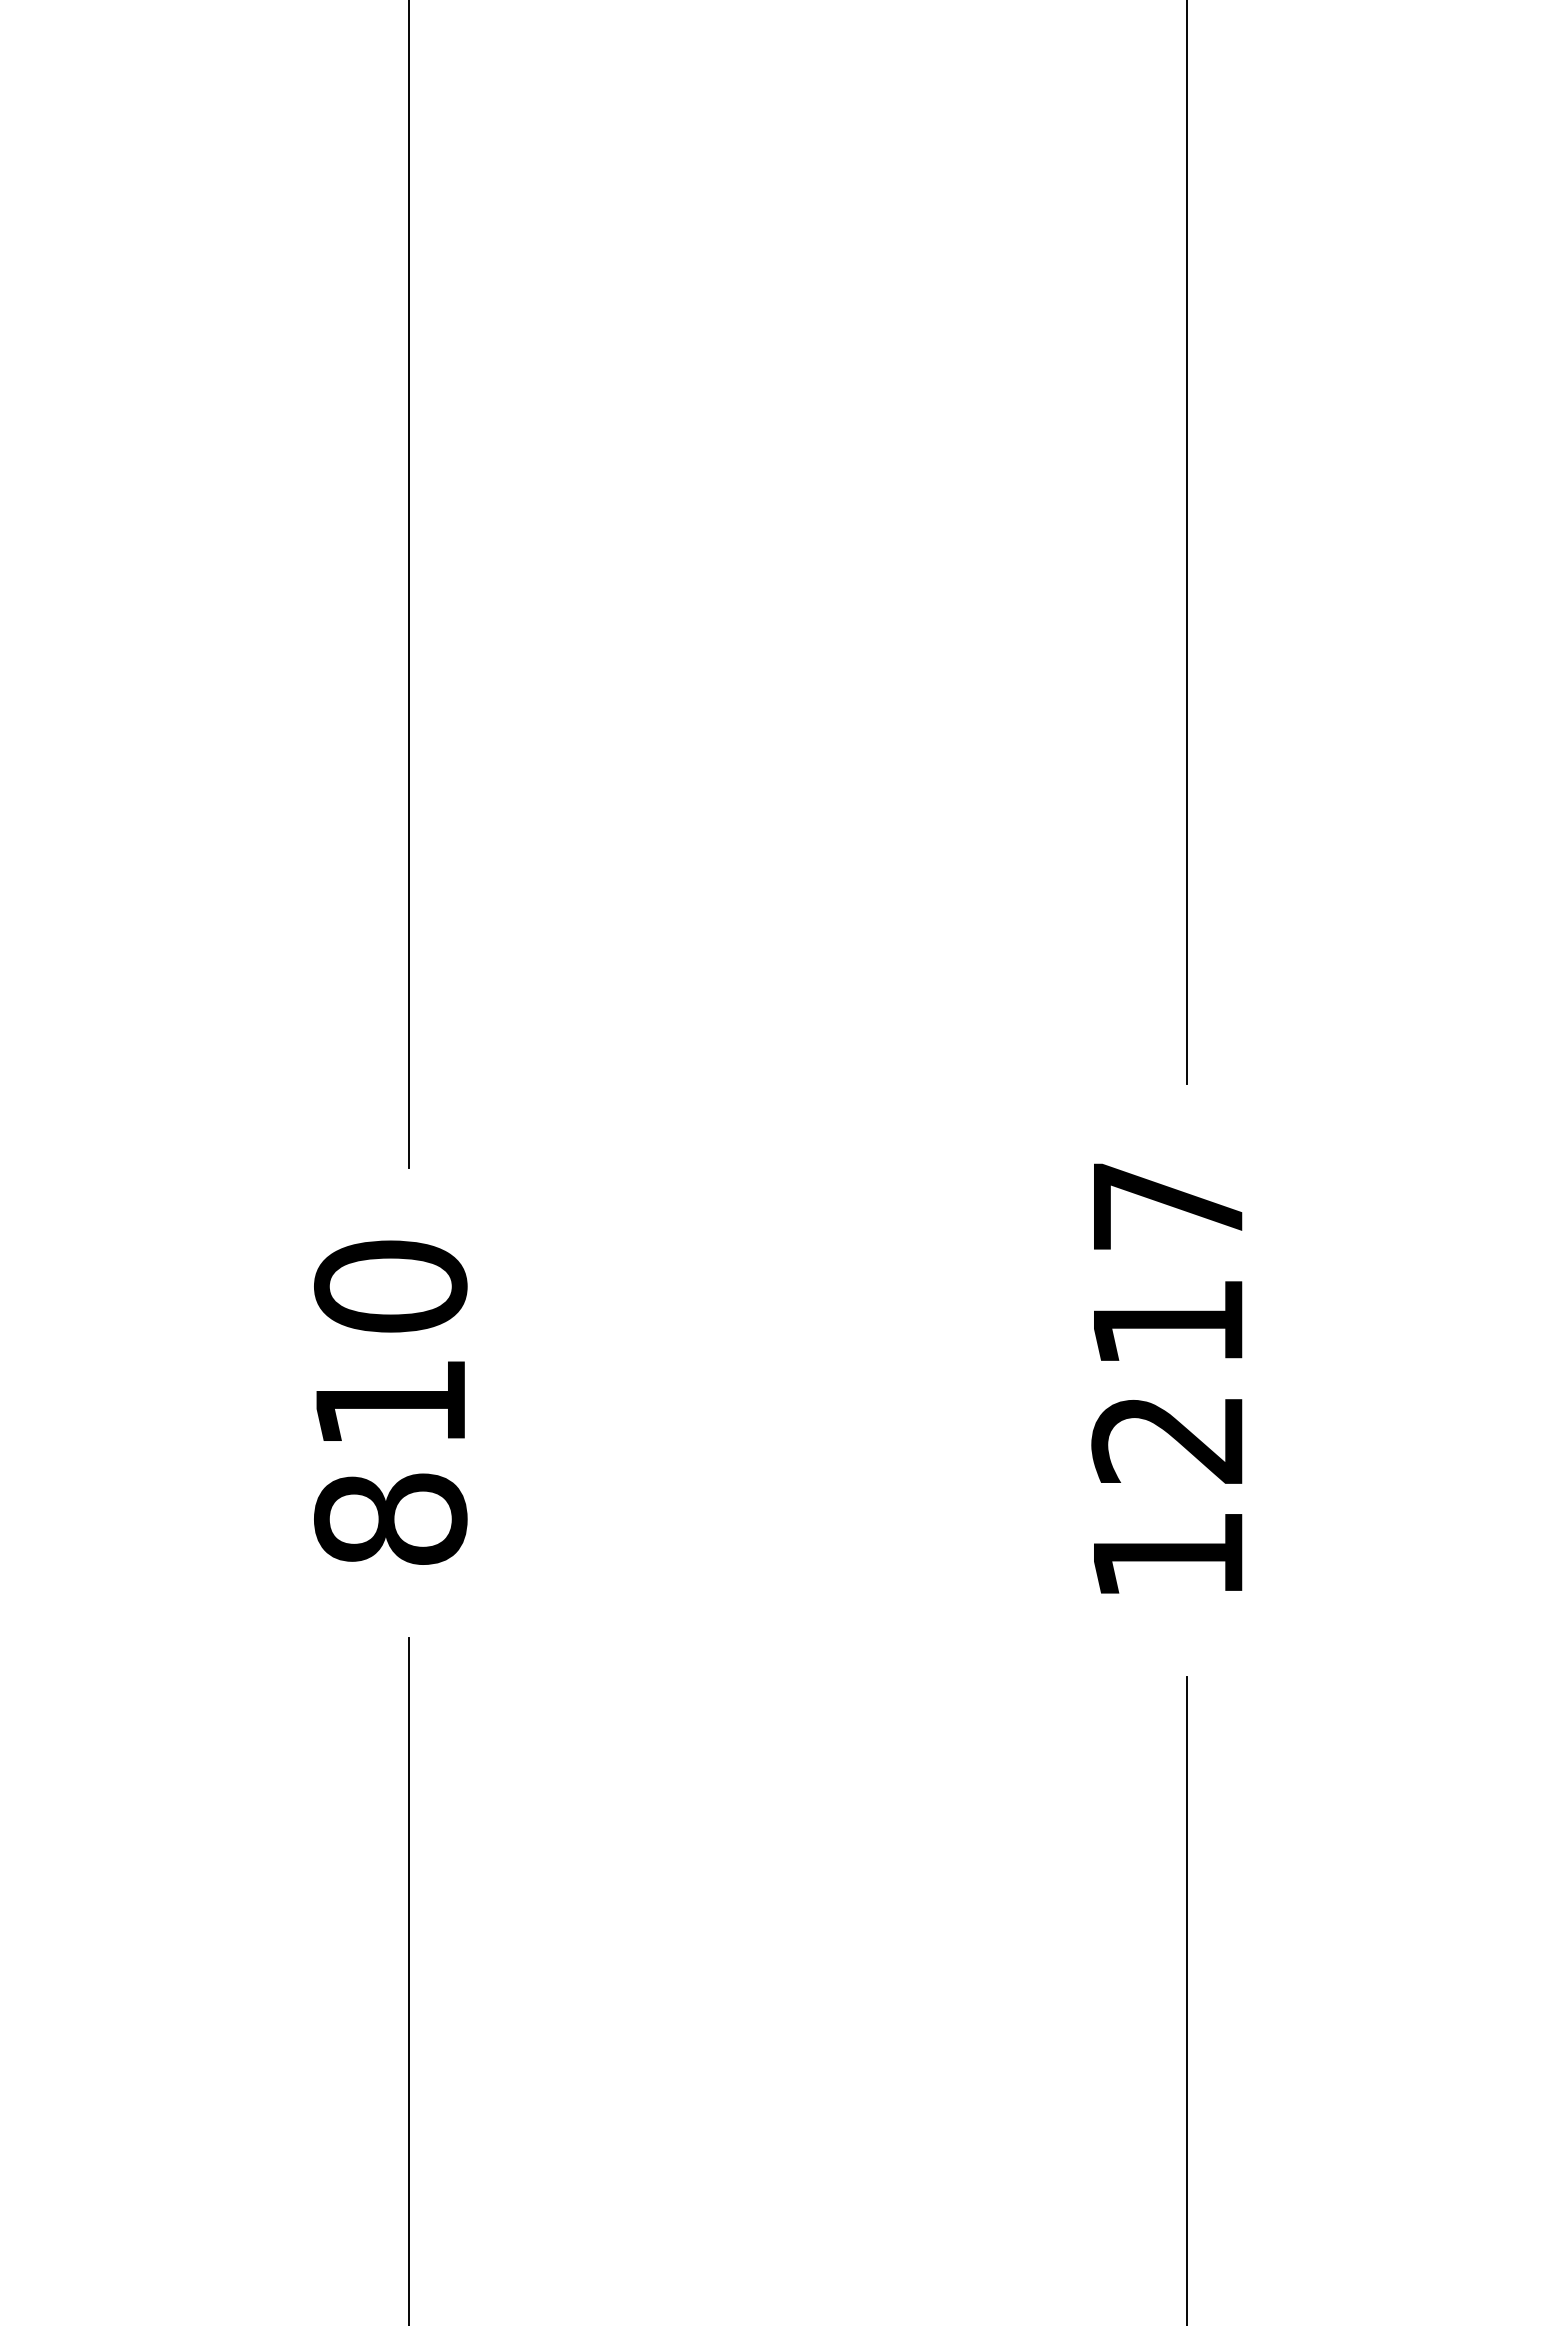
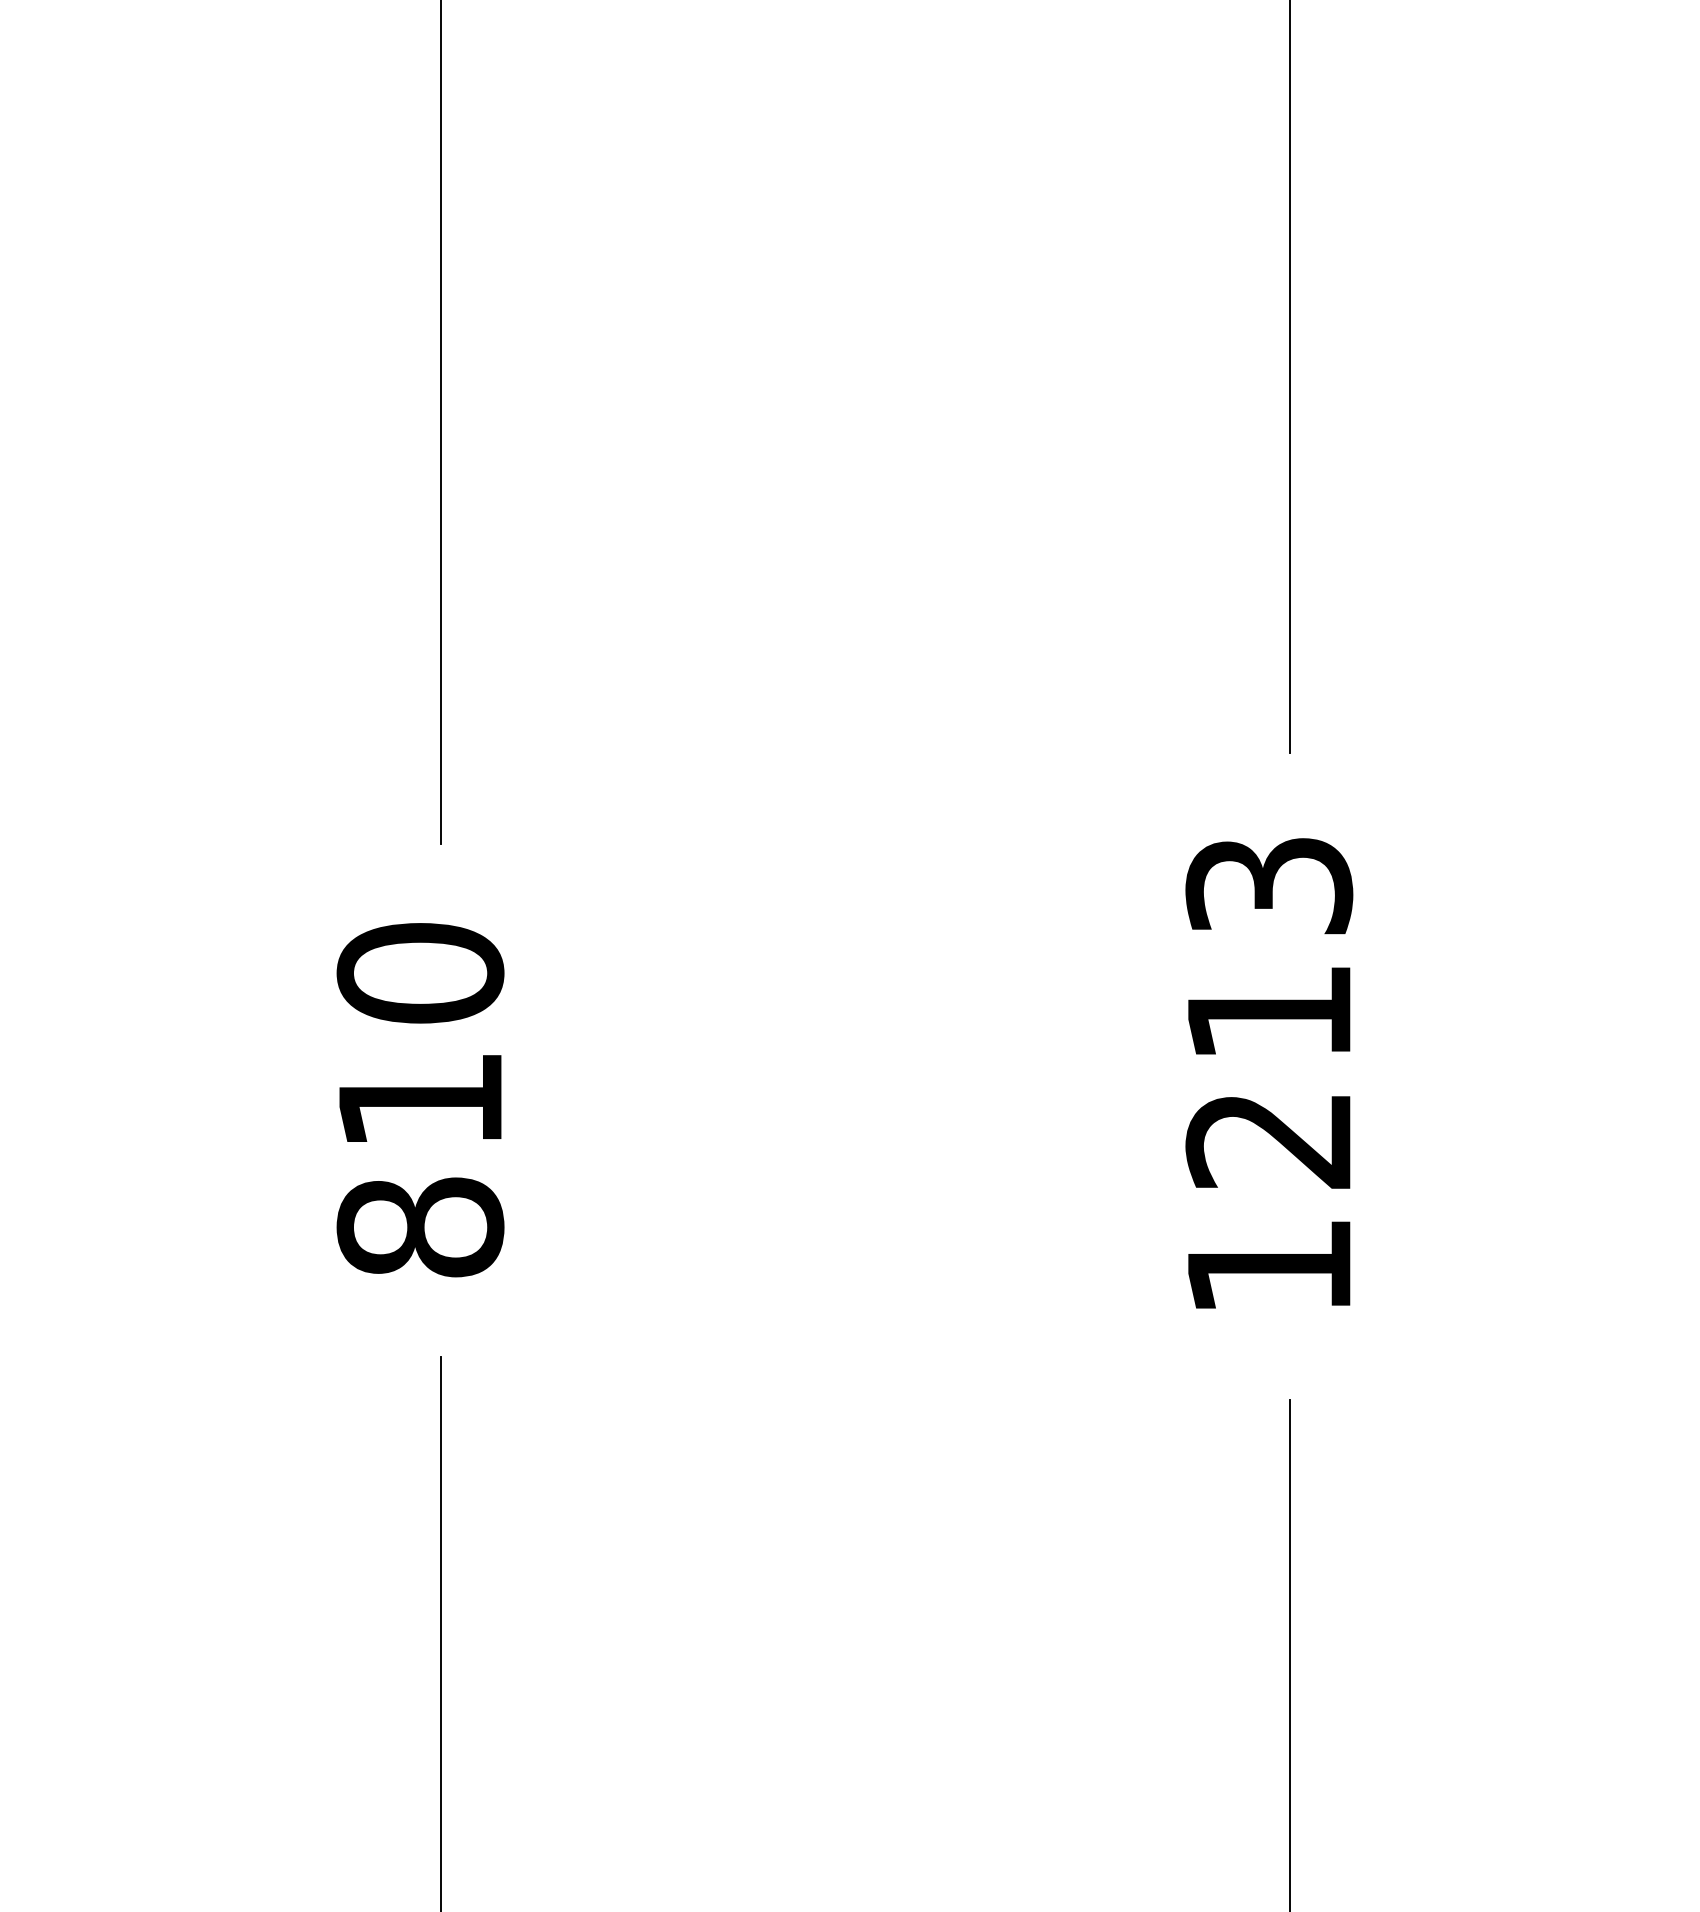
text: (1167, 1206) -> (1268, 885), 1217 -> 1213

